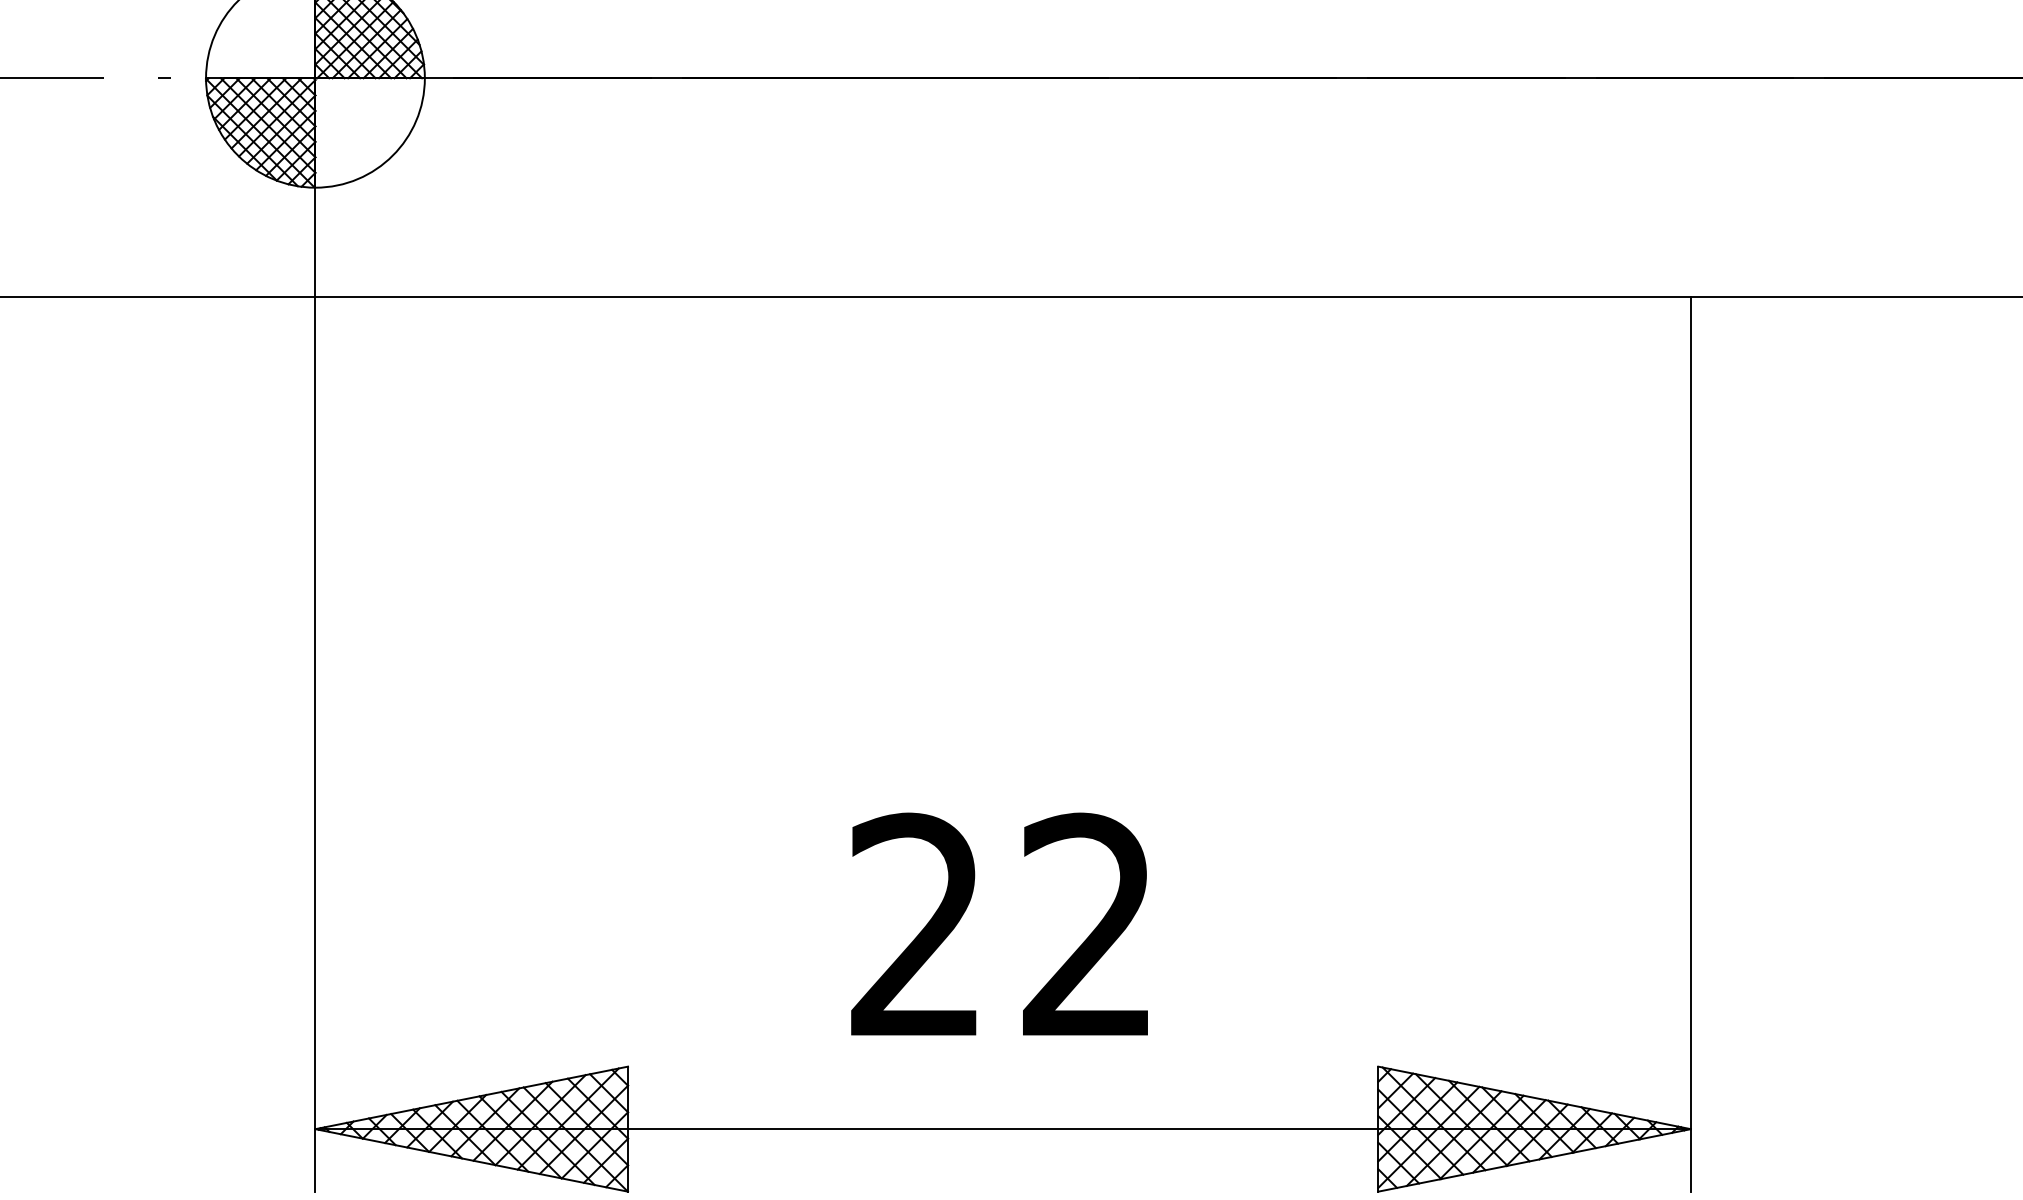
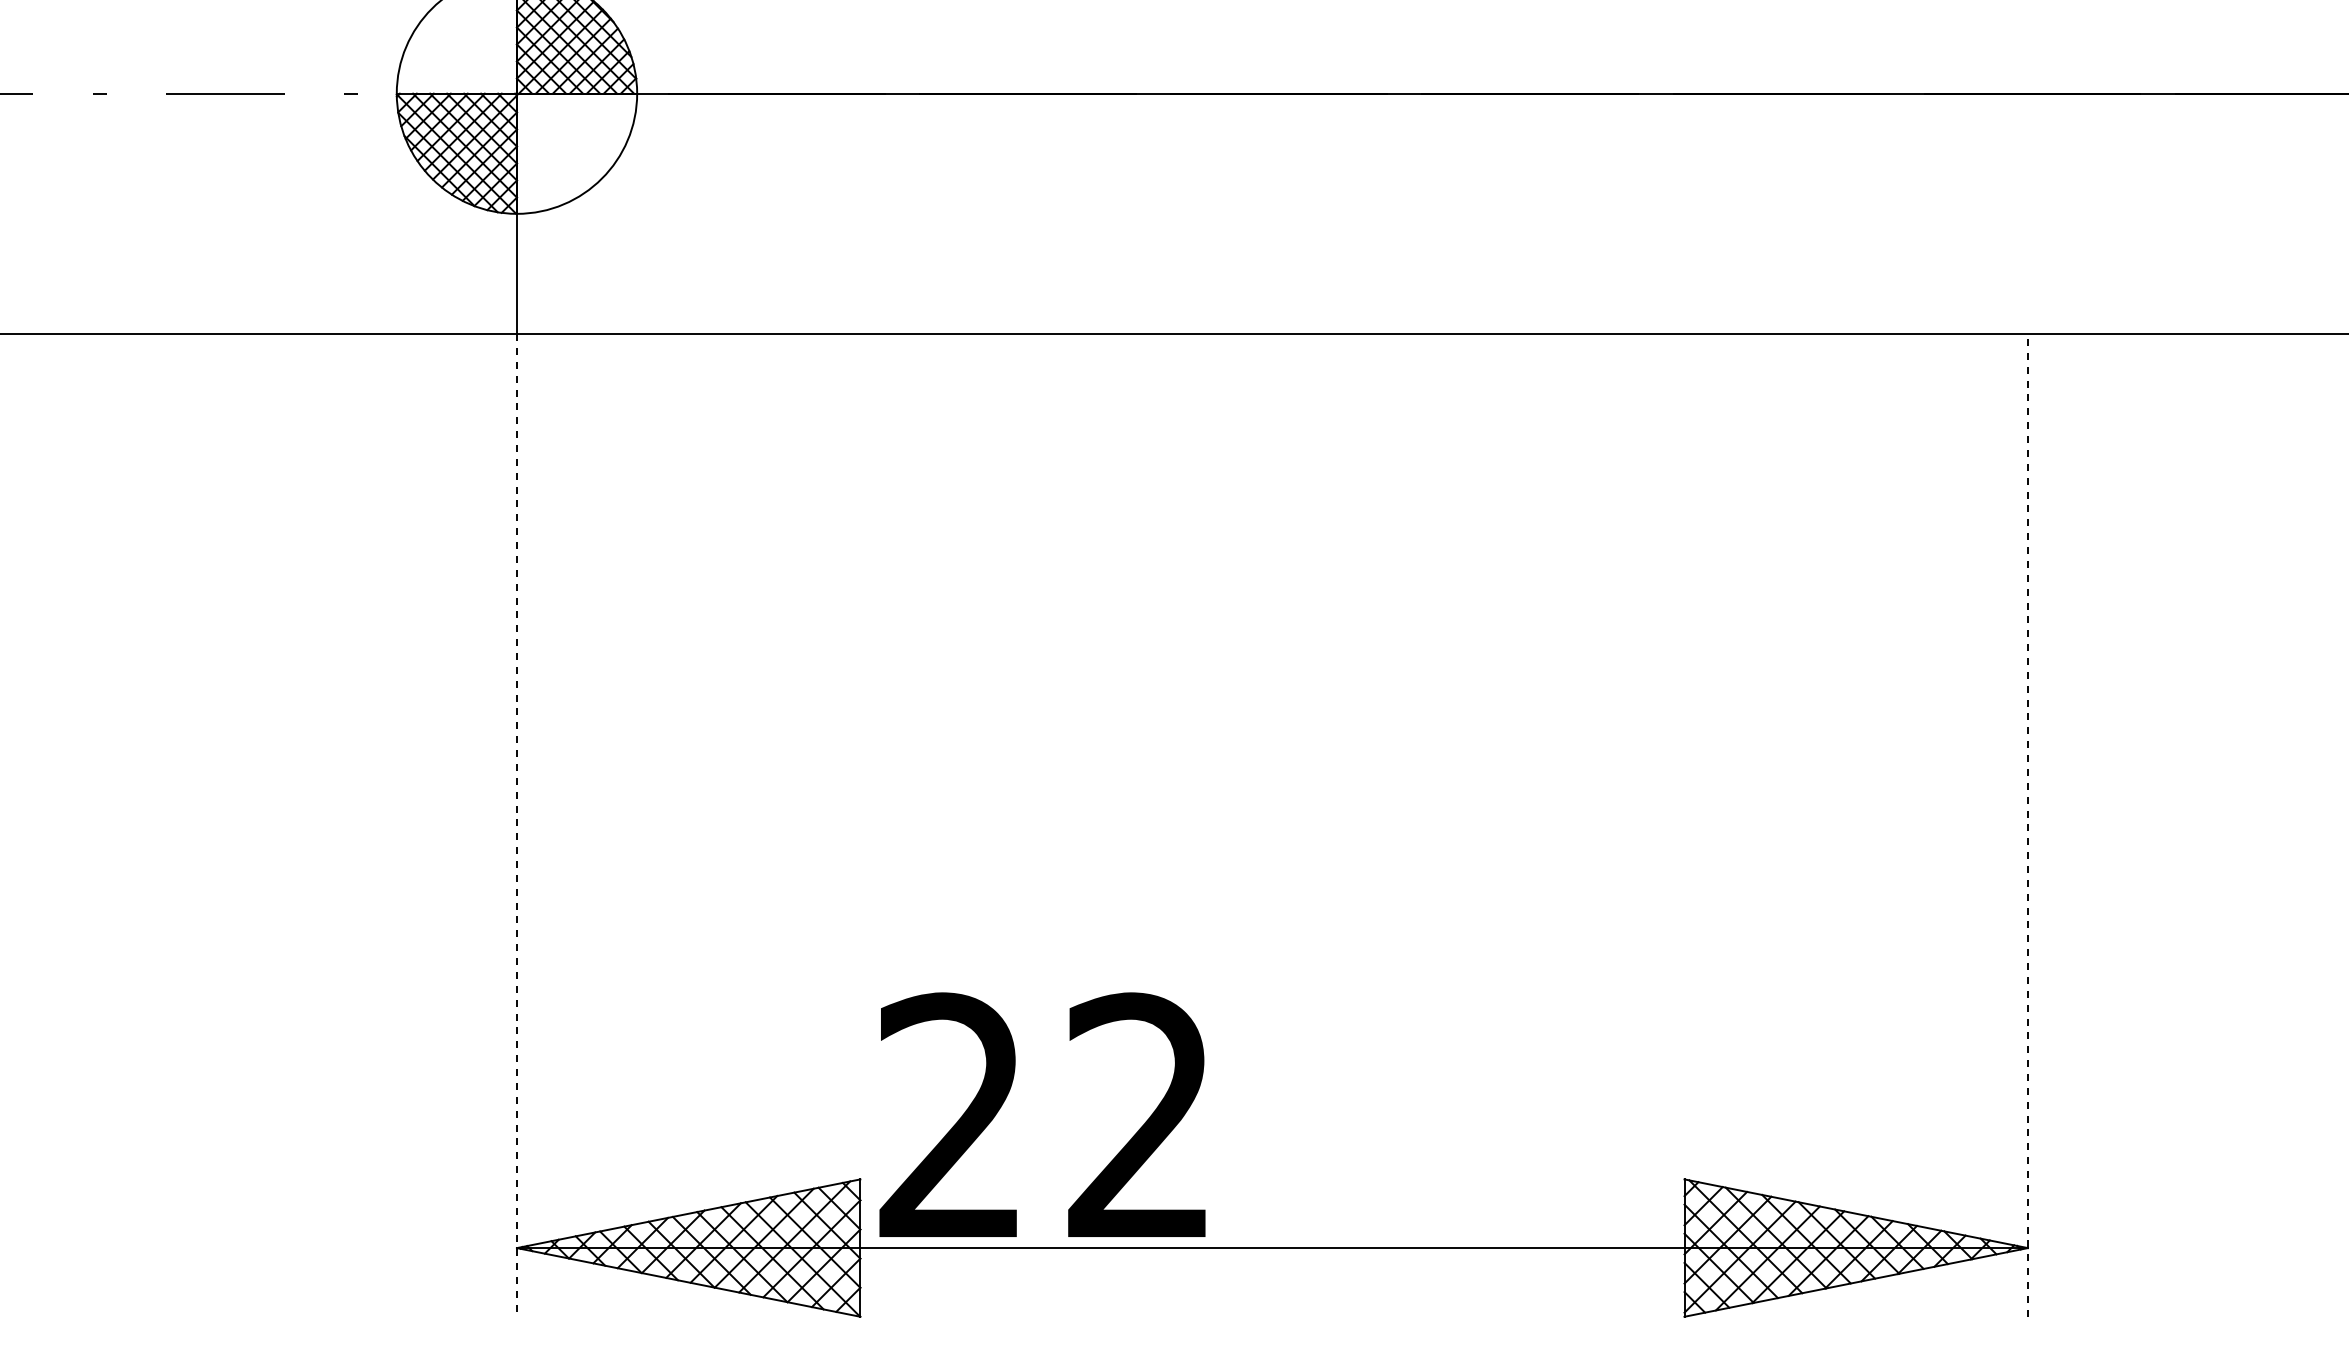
line: (1690, 743) -> (2027, 824), solid -> dashed
line: (315, 744) -> (516, 825), solid -> dashed
text: (999, 923) -> (1042, 1114), moved

